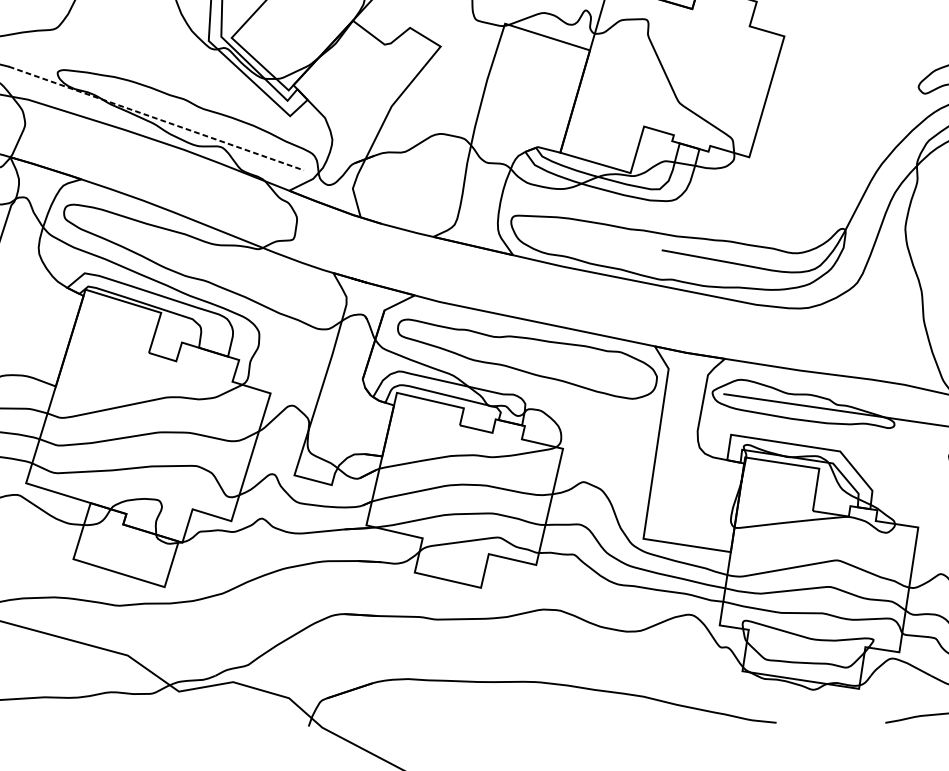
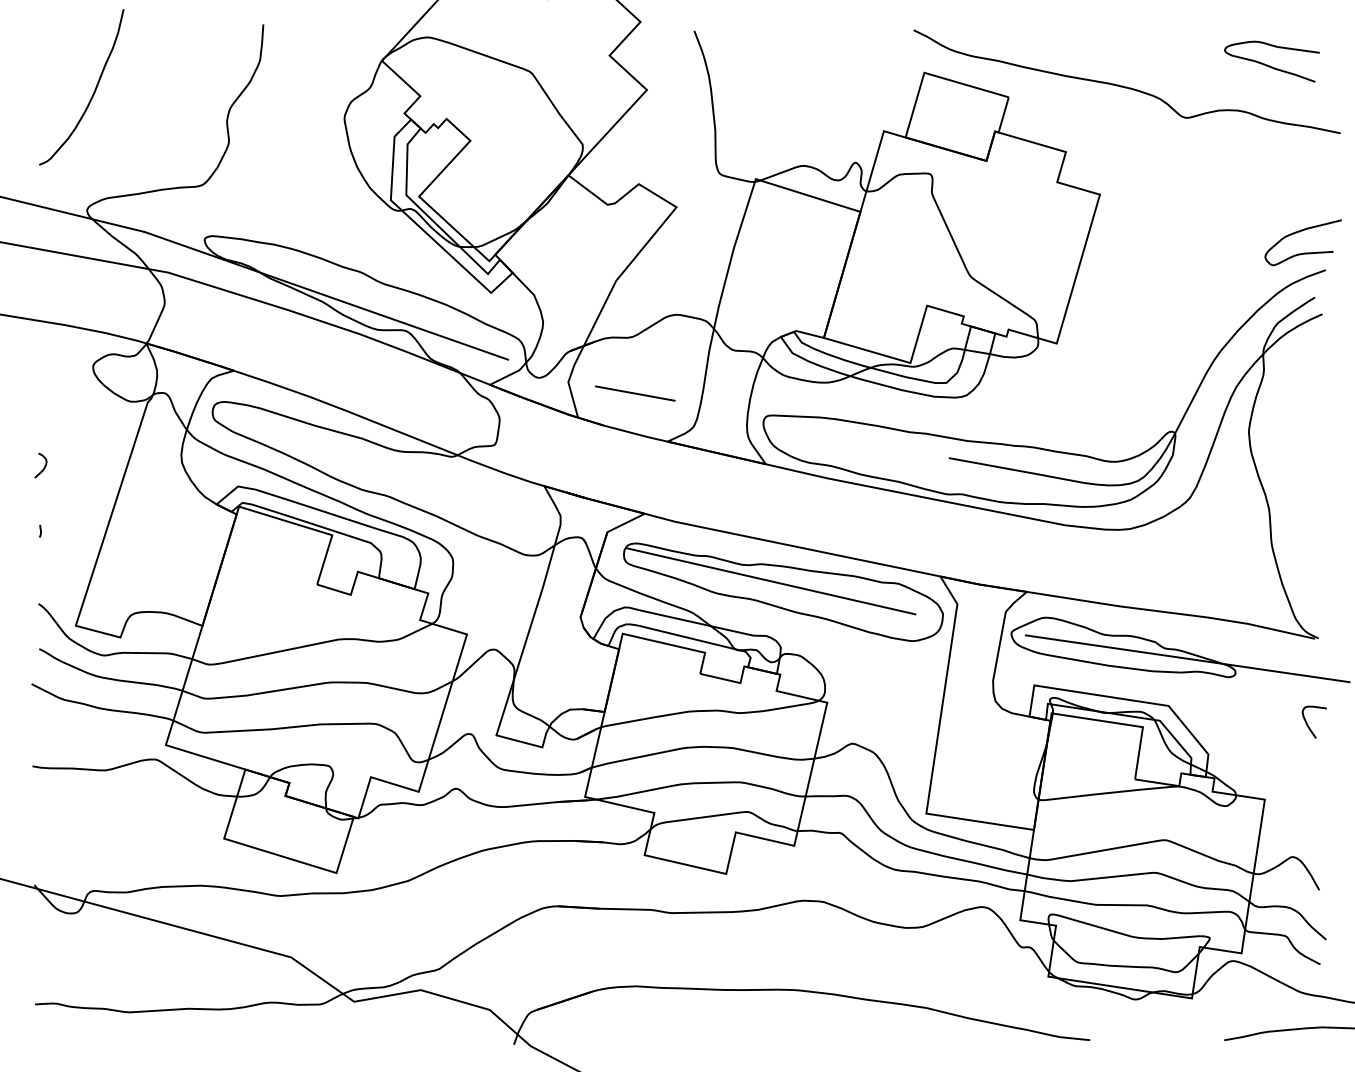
line: (156, 118) -> (326, 295), dashed -> solid
line: (407, 197) -> (635, 393), added
line: (516, 350) -> (770, 581), added

